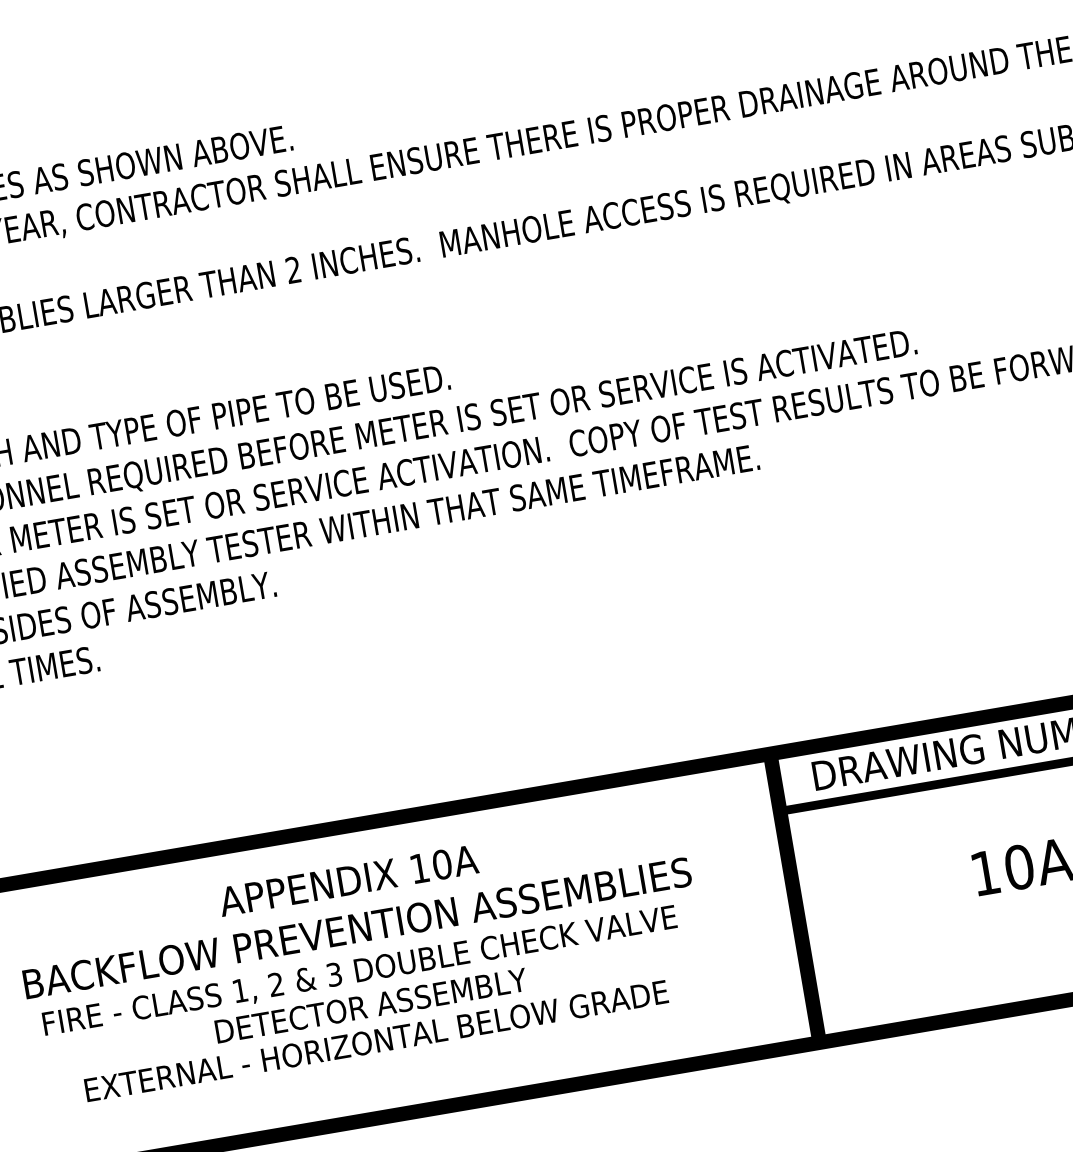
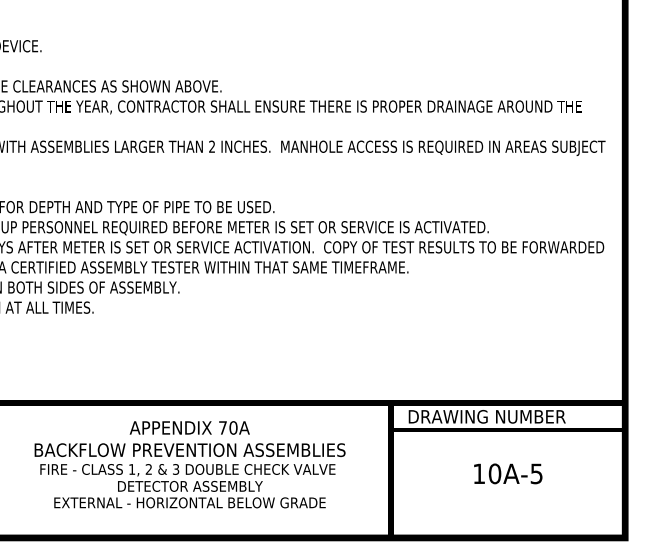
text: (418, 867) -> (222, 427), 10A -> 70A

